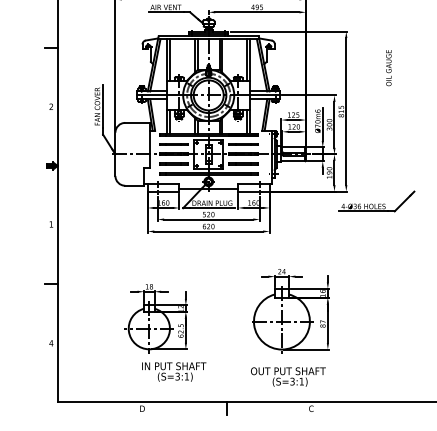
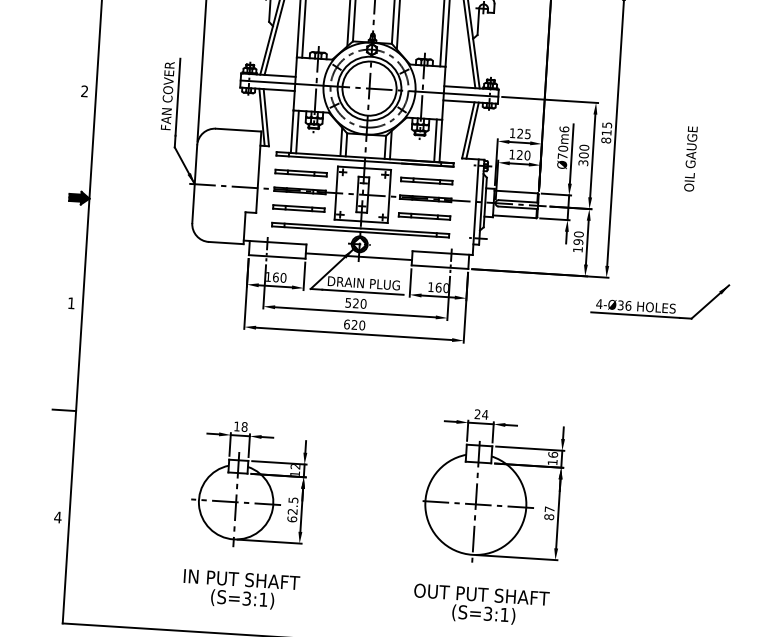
text: (388, 68) -> (690, 159), moved
text: (174, 371) -> (241, 589), moved

